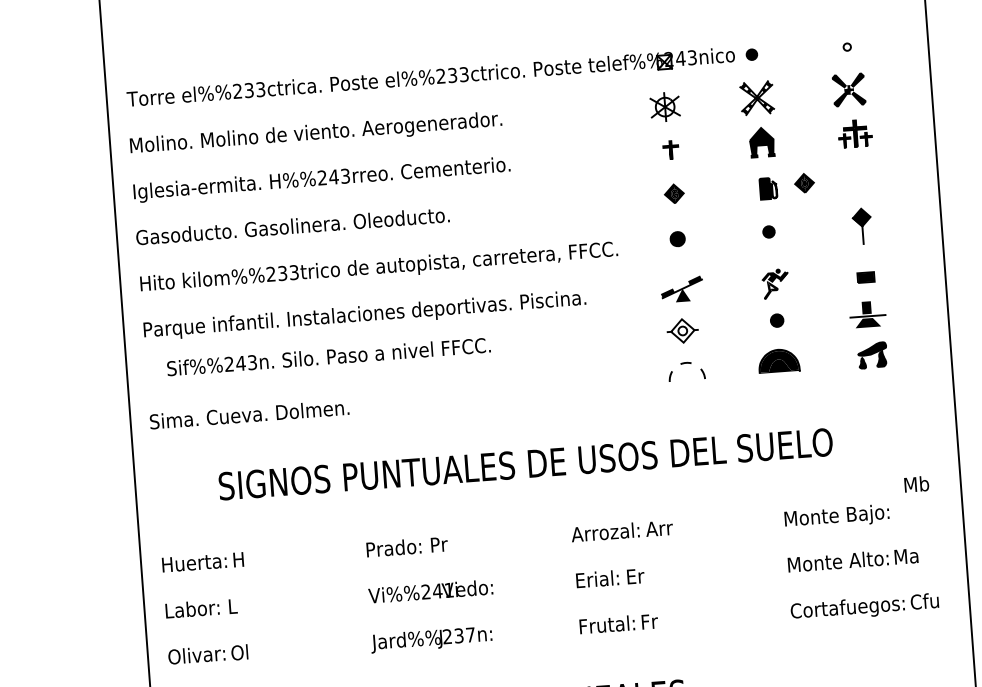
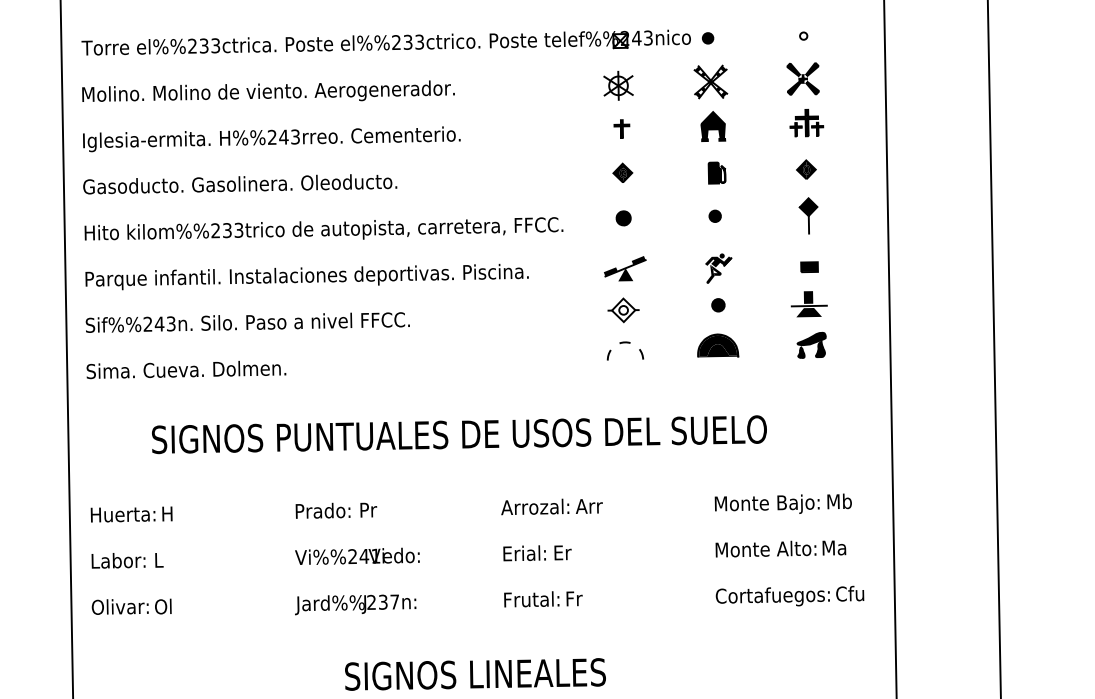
part: (804, 183) -> (806, 169), moved
text: (328, 356) -> (247, 322), moved
text: (916, 484) -> (839, 501), moved

